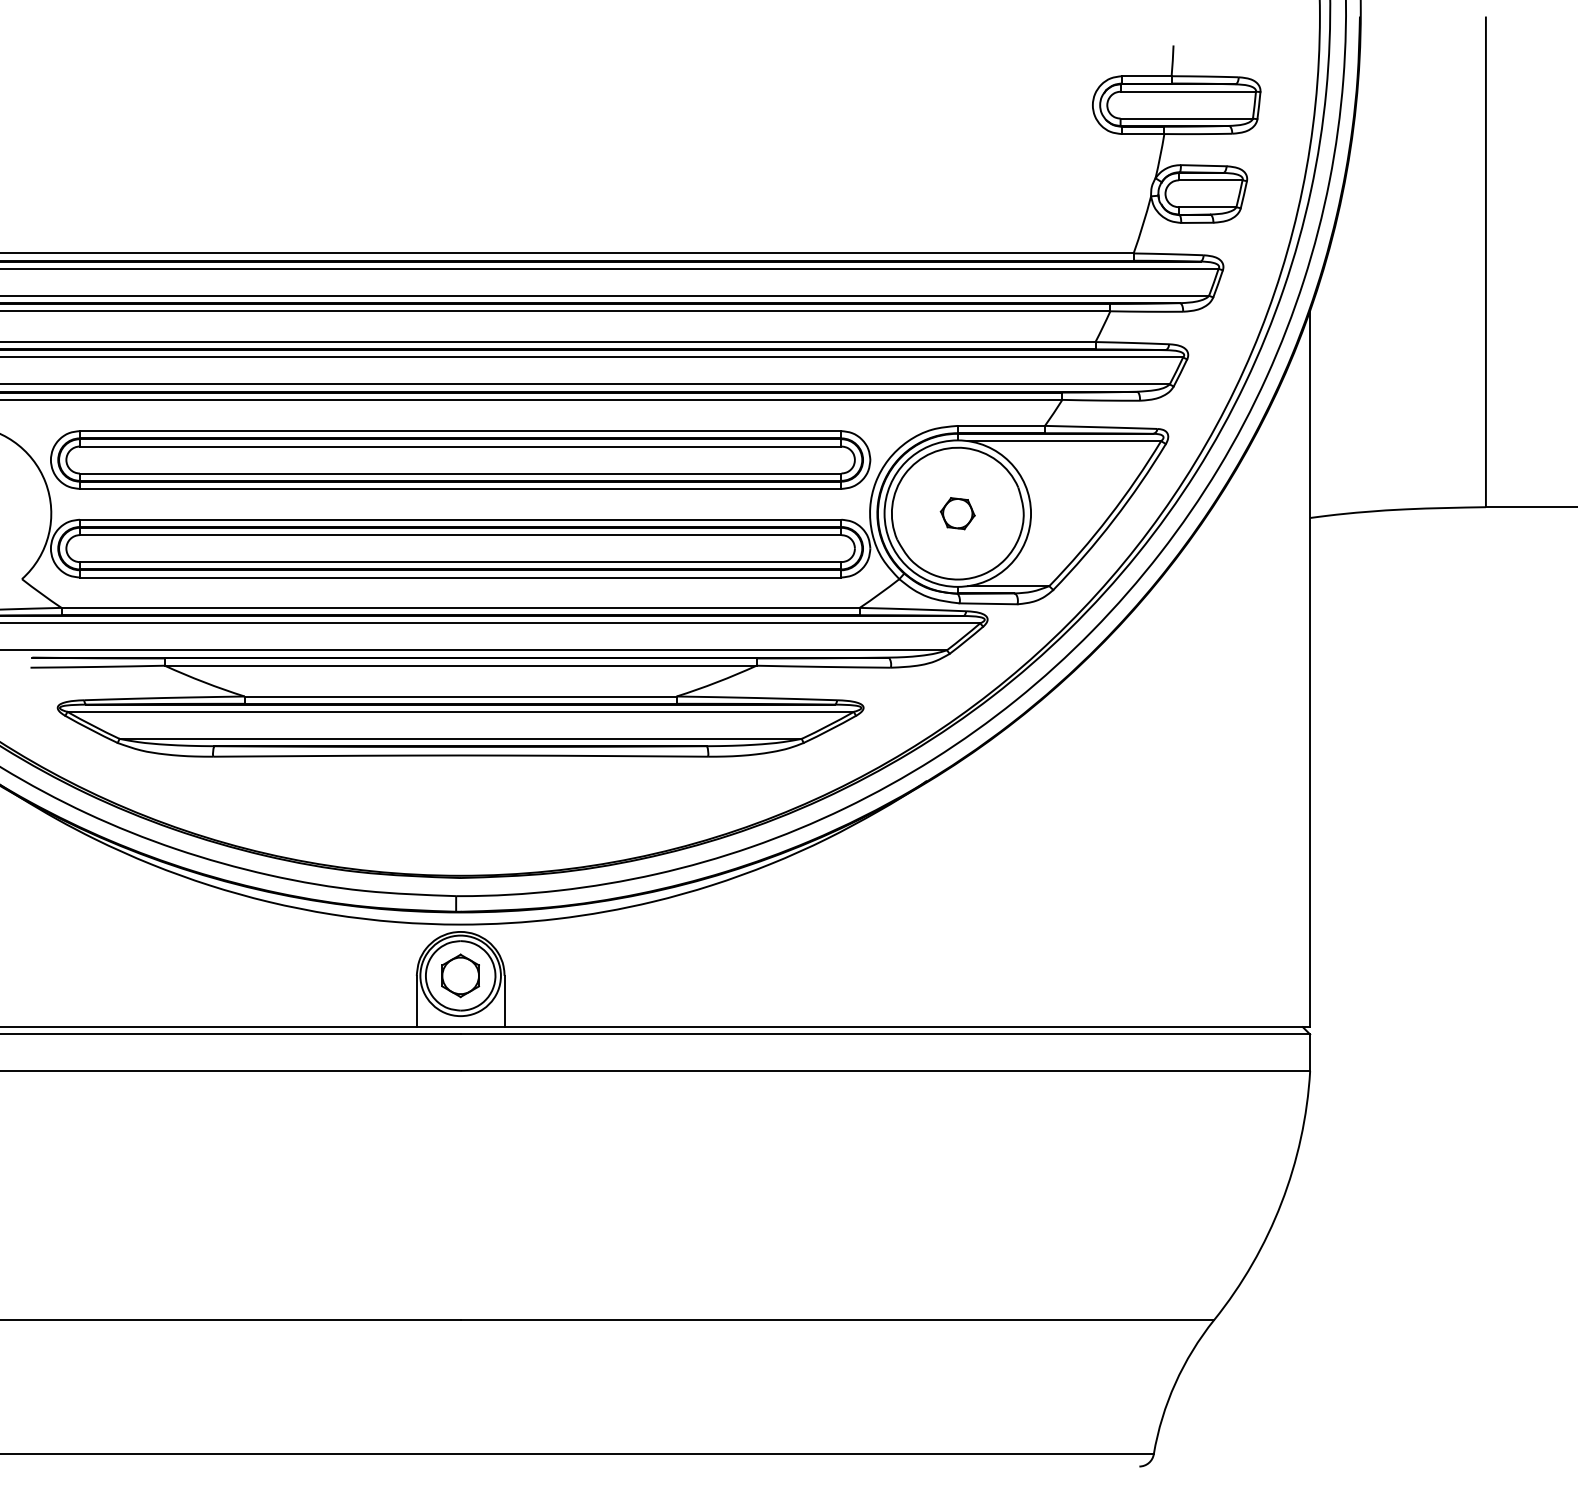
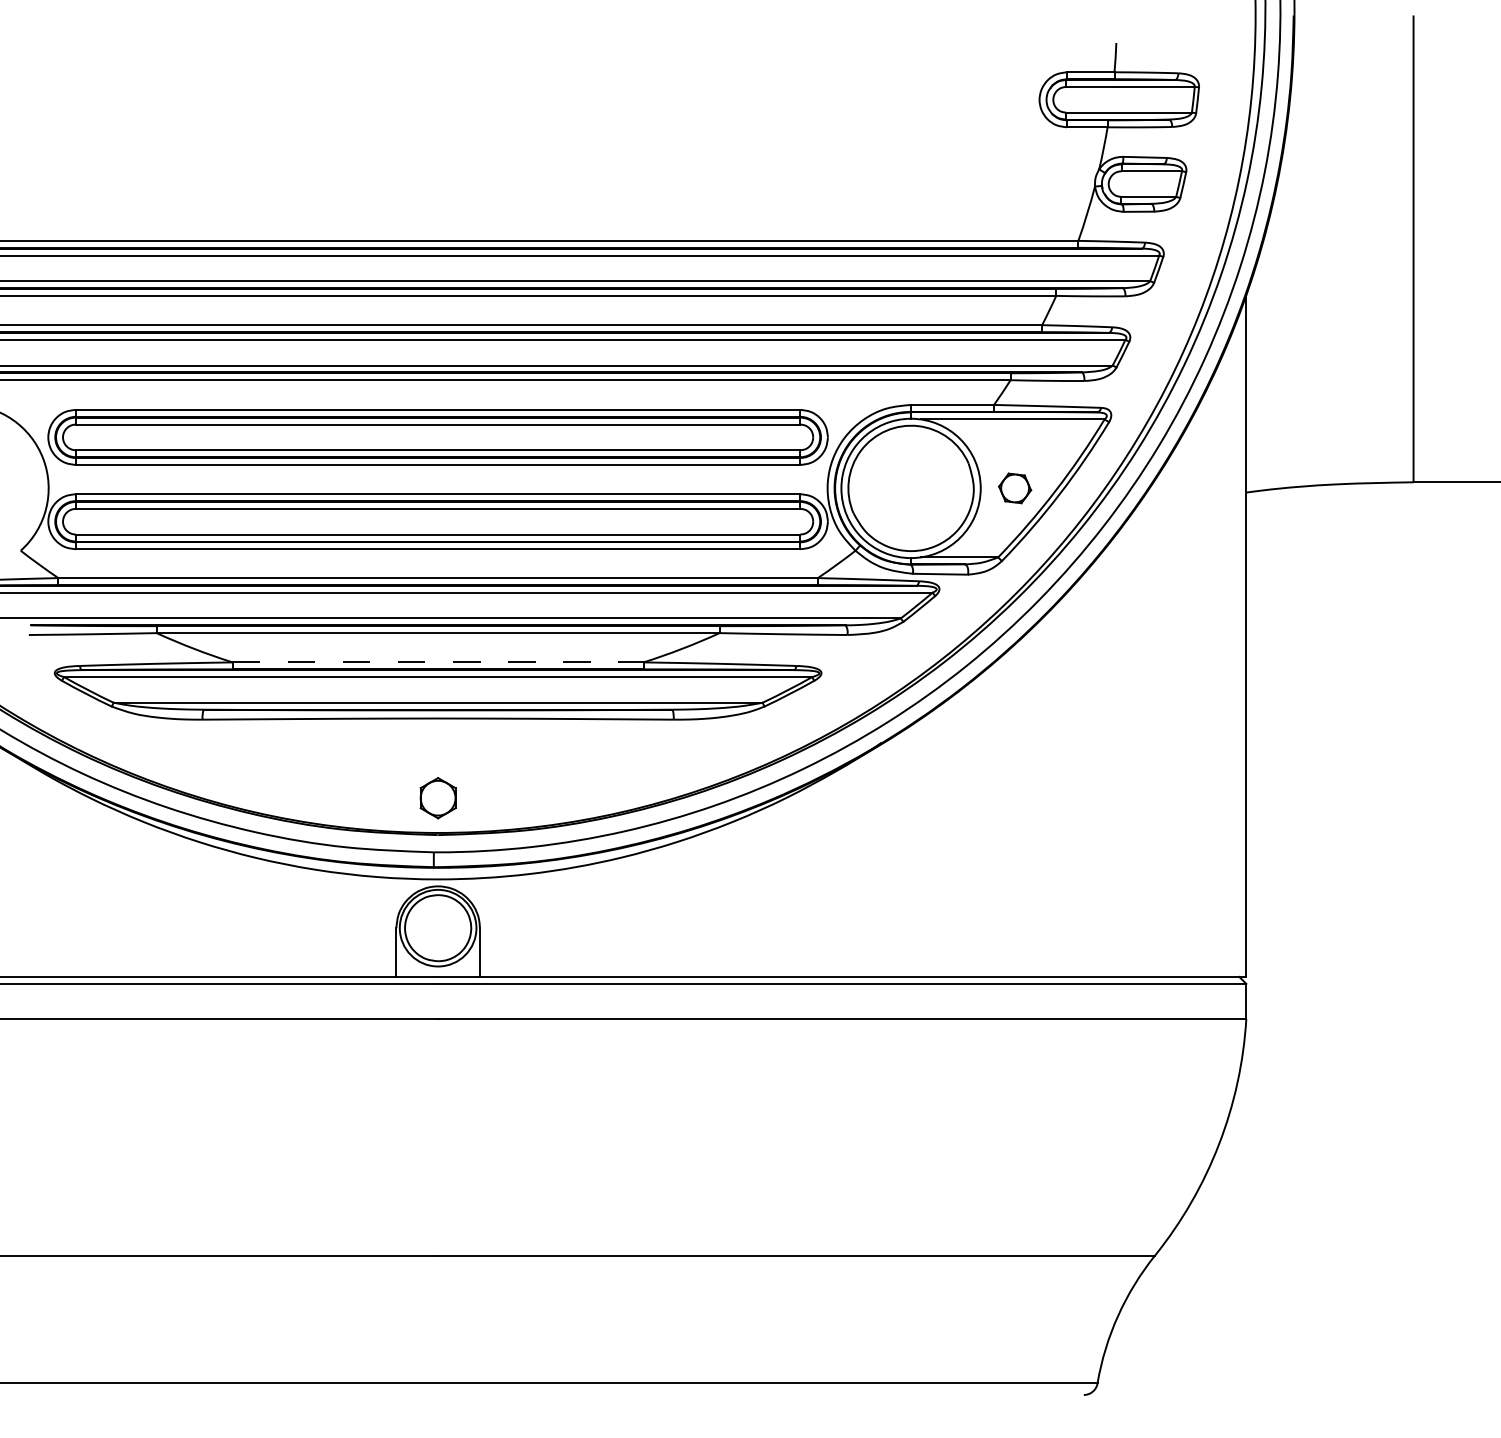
part: (958, 513) -> (1015, 488), moved
line: (461, 696) -> (438, 662), solid -> dashed
part: (460, 976) -> (437, 798), moved

